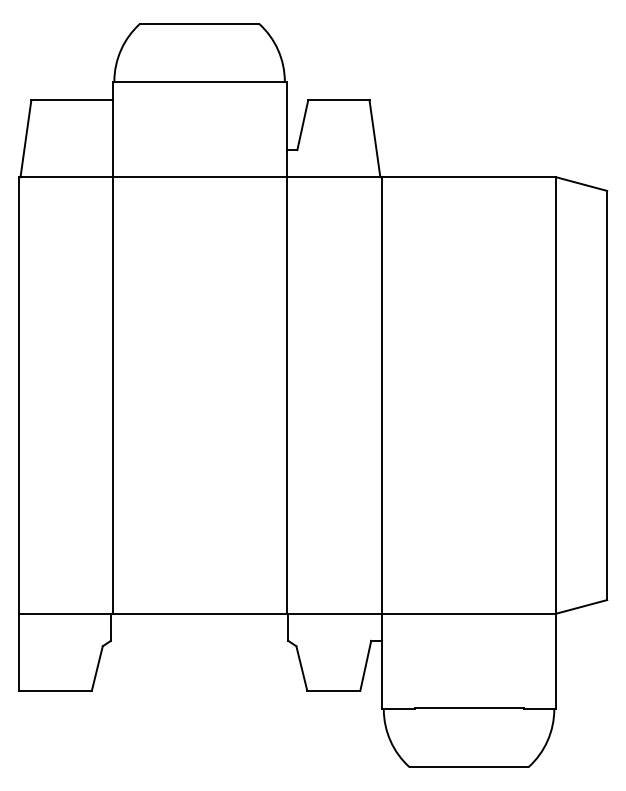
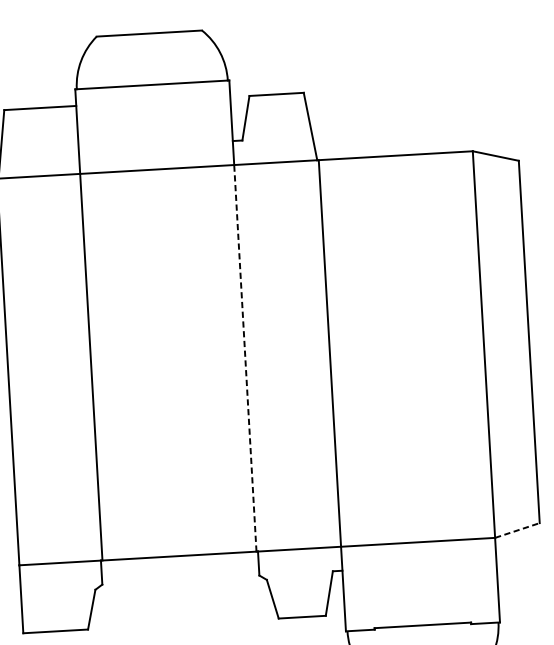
line: (286, 395) -> (245, 358), solid -> dashed
line: (582, 606) -> (518, 530), solid -> dashed

